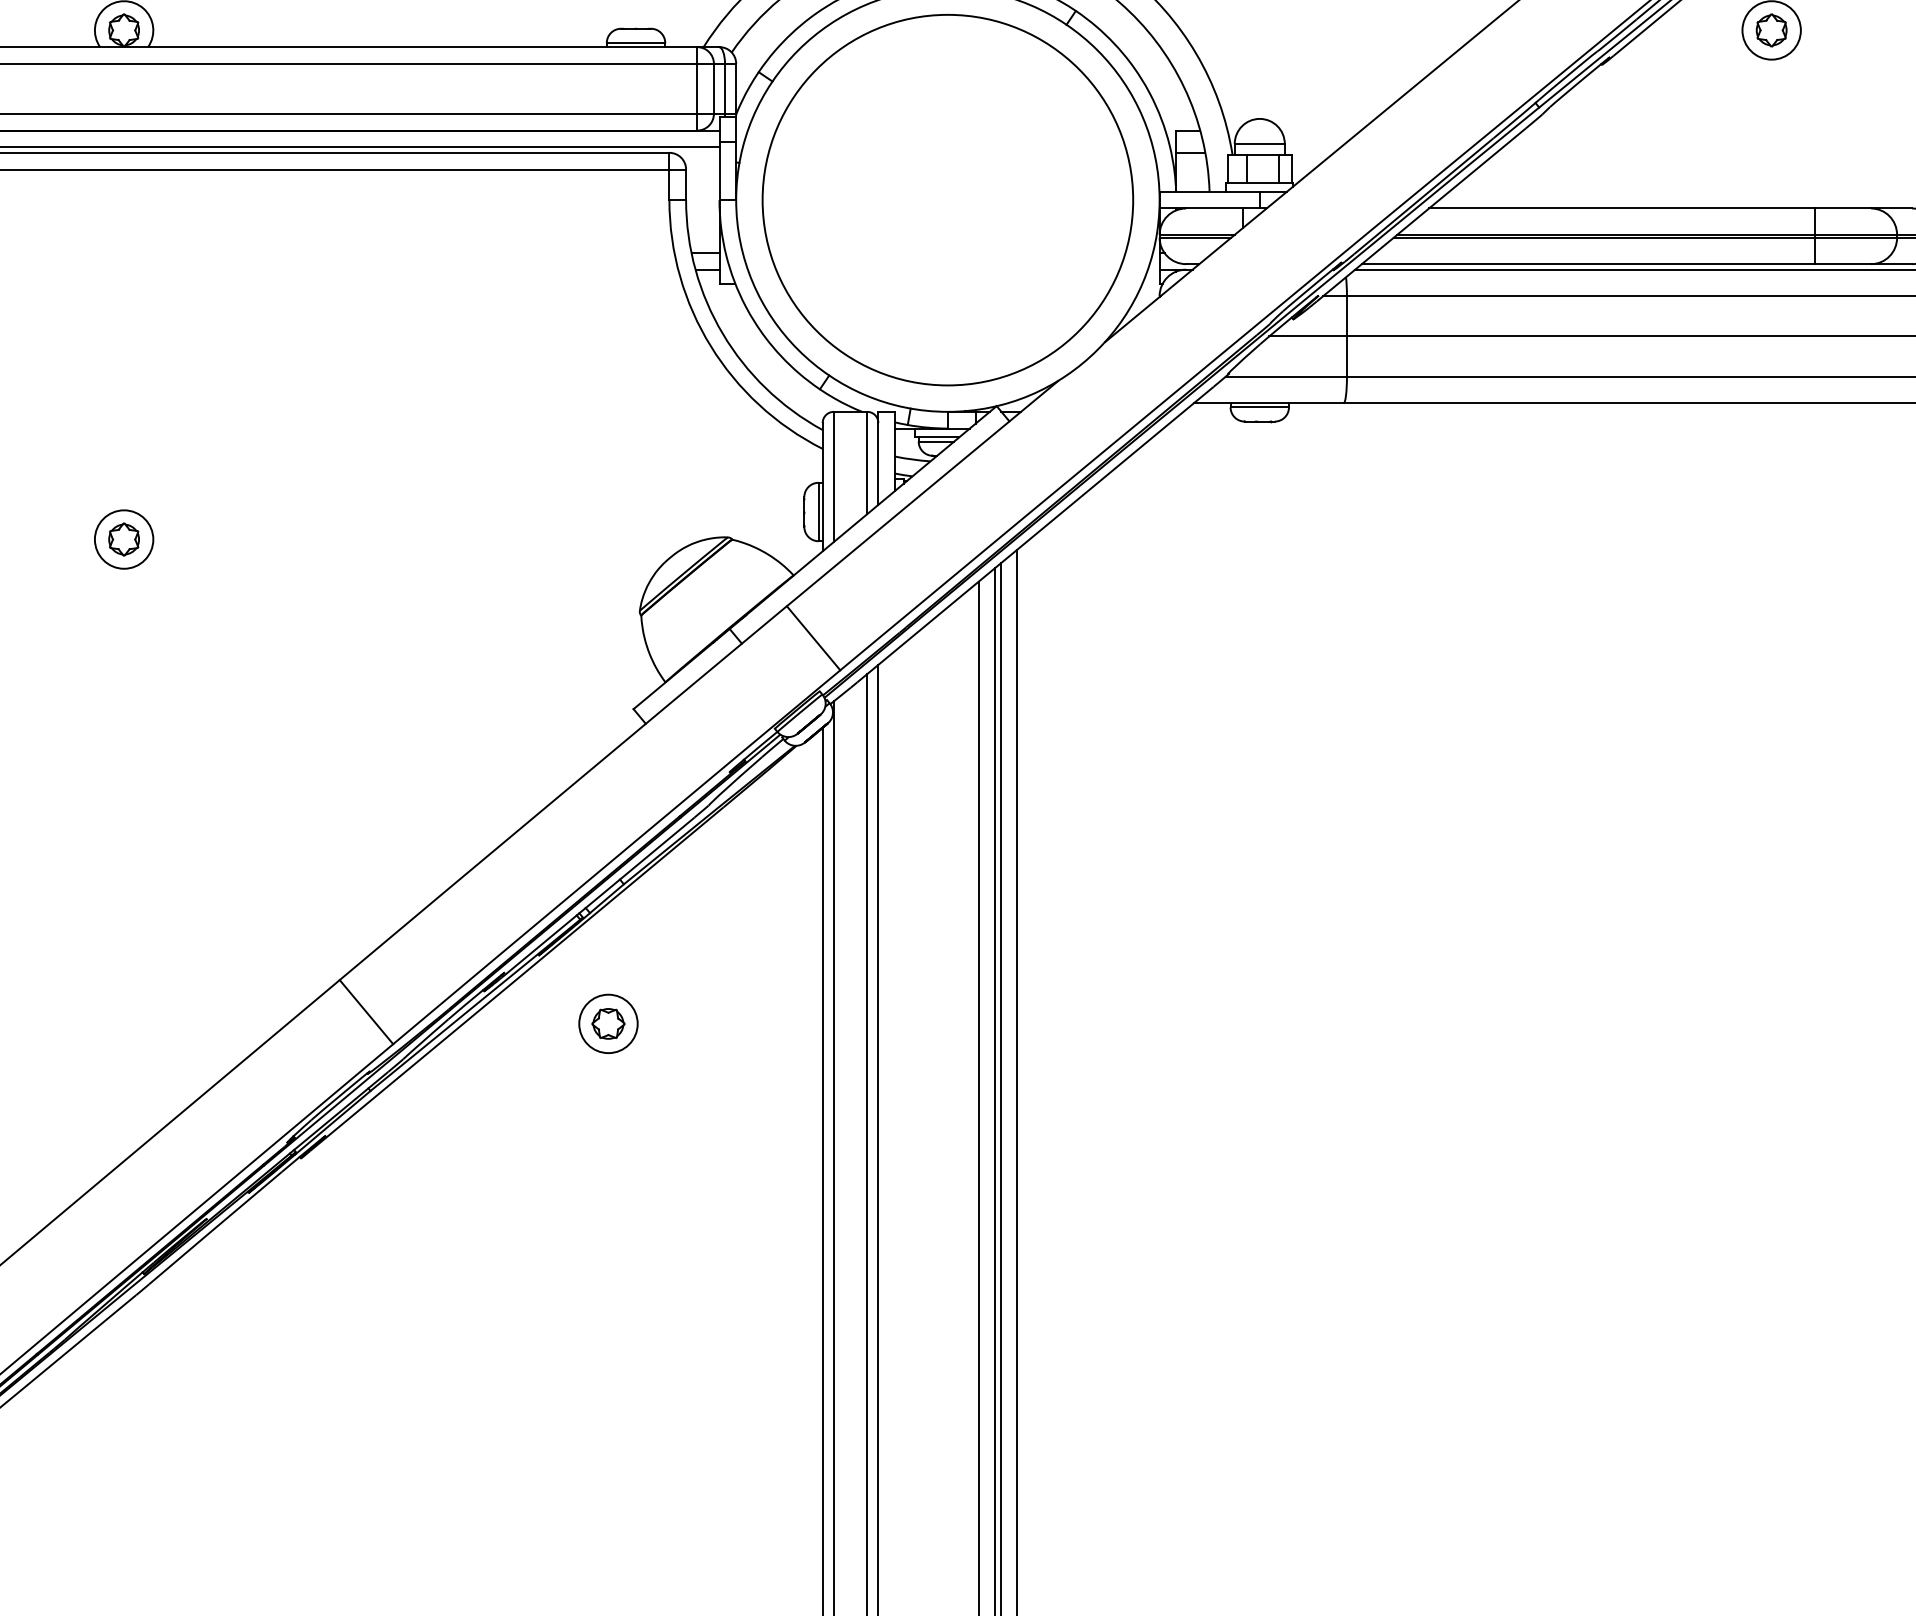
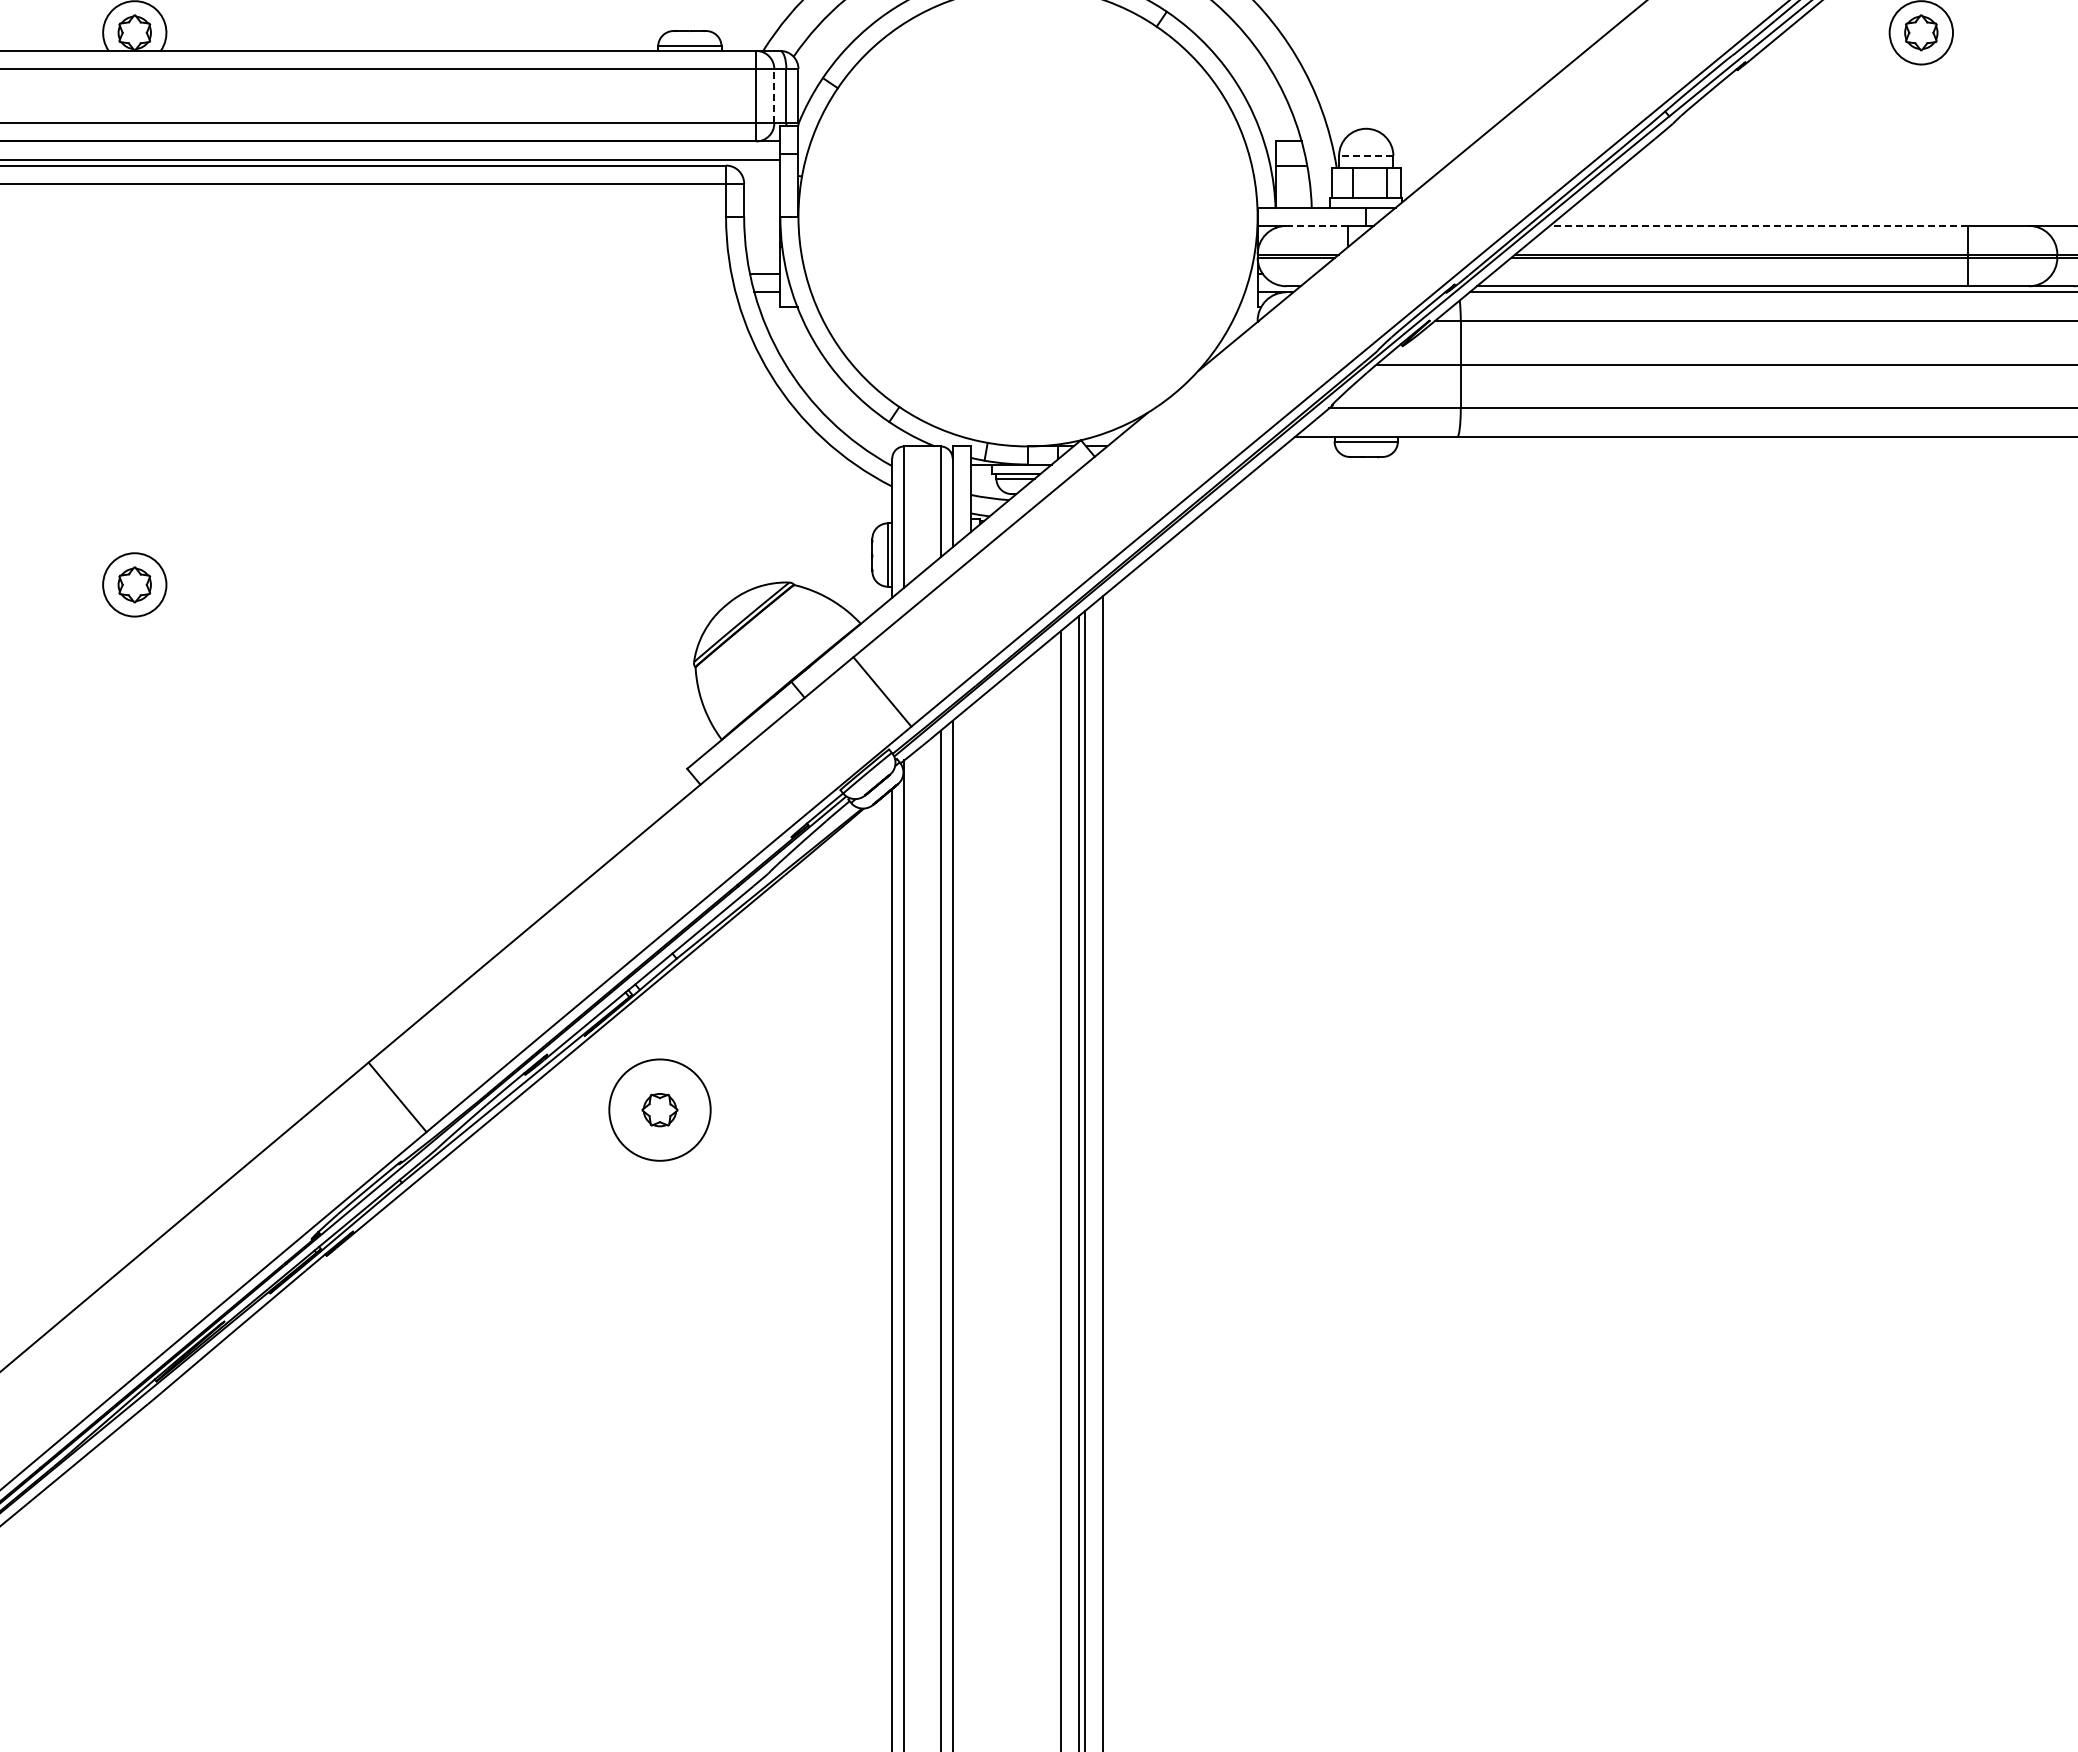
line: (714, 88) -> (774, 95), solid -> dashed
line: (1259, 143) -> (1365, 155), solid -> dashed
circle: (947, 199) -> (1027, 216), removed
line: (1214, 208) -> (1317, 225), solid -> dashed
line: (1621, 208) -> (1758, 225), solid -> dashed
circle: (608, 1023) -> (659, 1109), size x1.6

